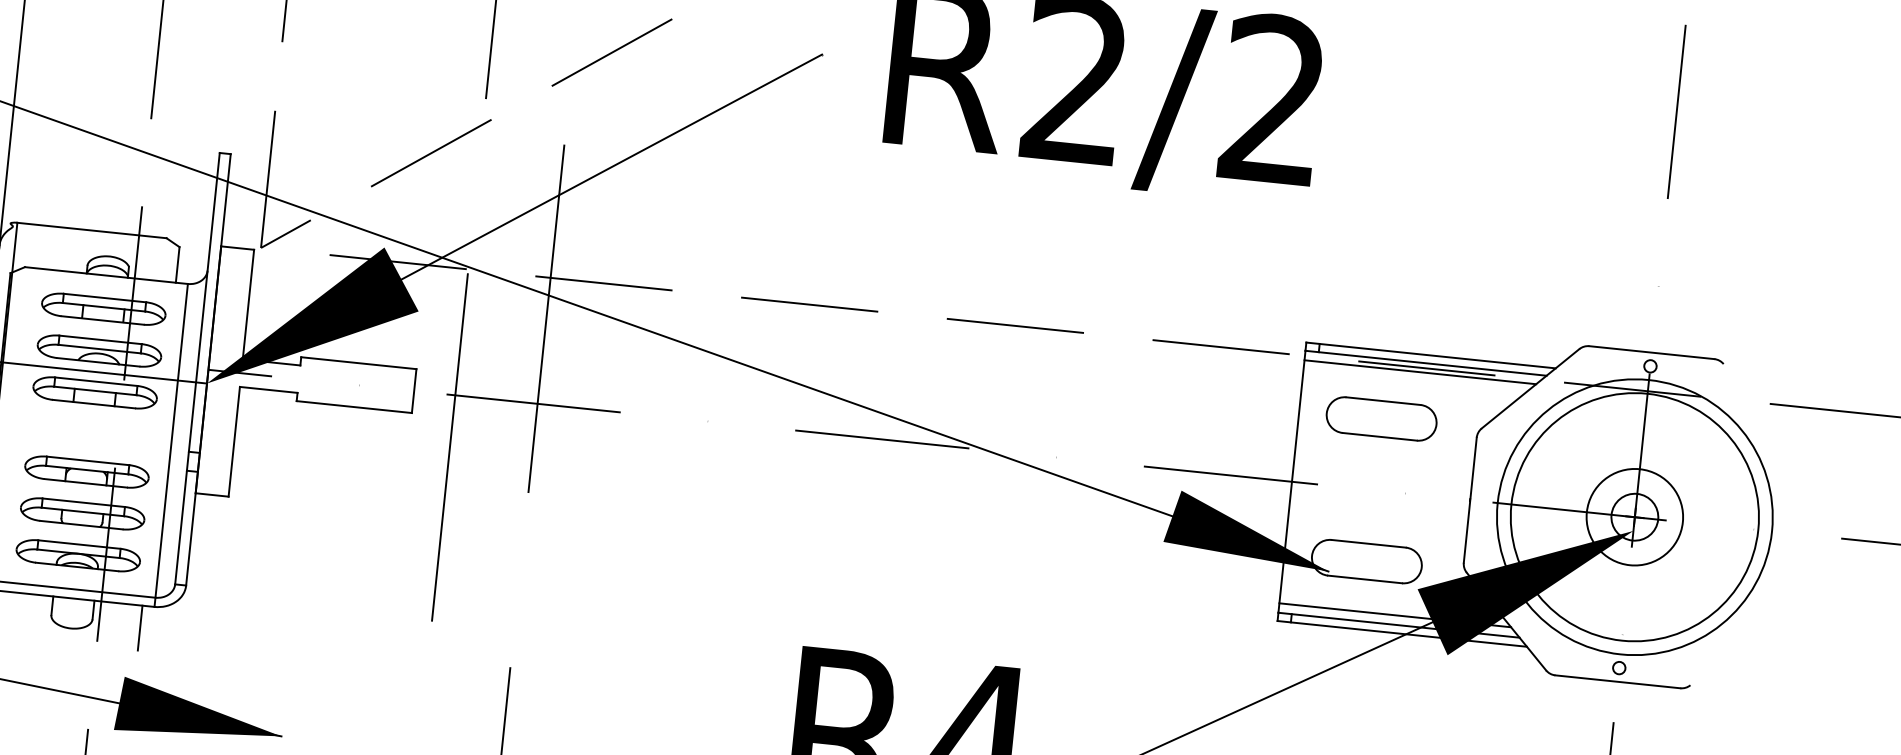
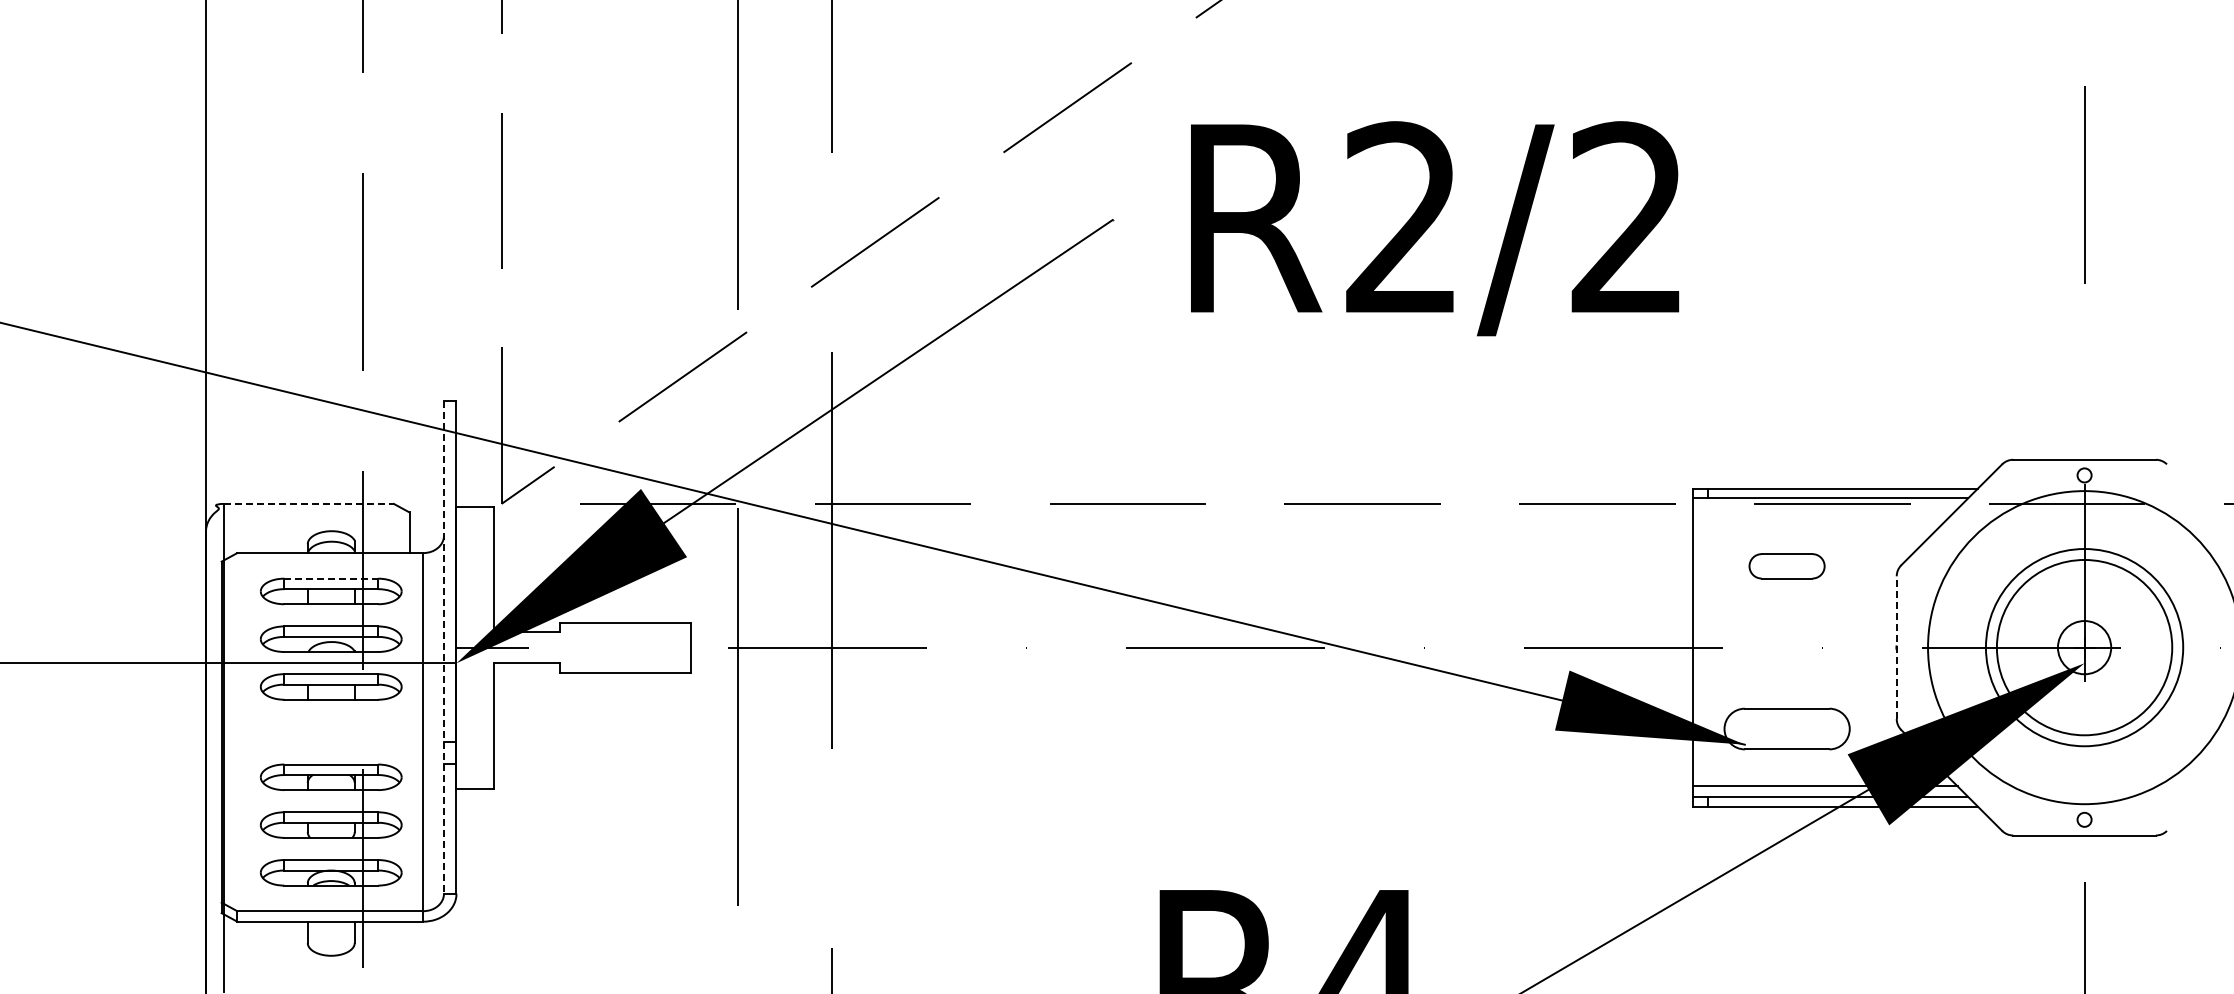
line: (92, 230) -> (309, 503), solid -> dashed
line: (105, 297) -> (331, 578), solid -> dashed
line: (196, 369) -> (443, 648), solid -> dashed
line: (1420, 371) -> (1825, 508), removed
part: (1381, 419) -> (1786, 566), size x0.6
line: (1470, 500) -> (1896, 647), solid -> dashed
circle: (1634, 517) -> (2084, 647), size x0.7
circle: (1634, 517) -> (2084, 647), size x1.6
line: (140, 627) -> (409, 946), removed

